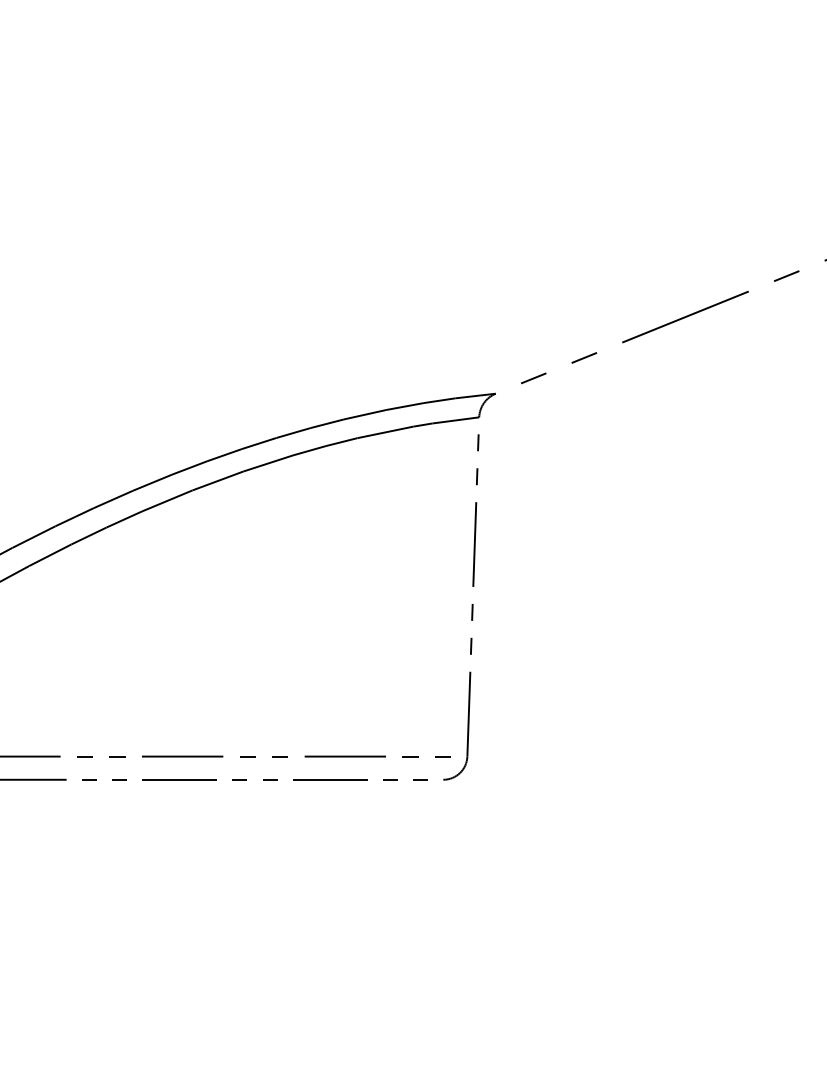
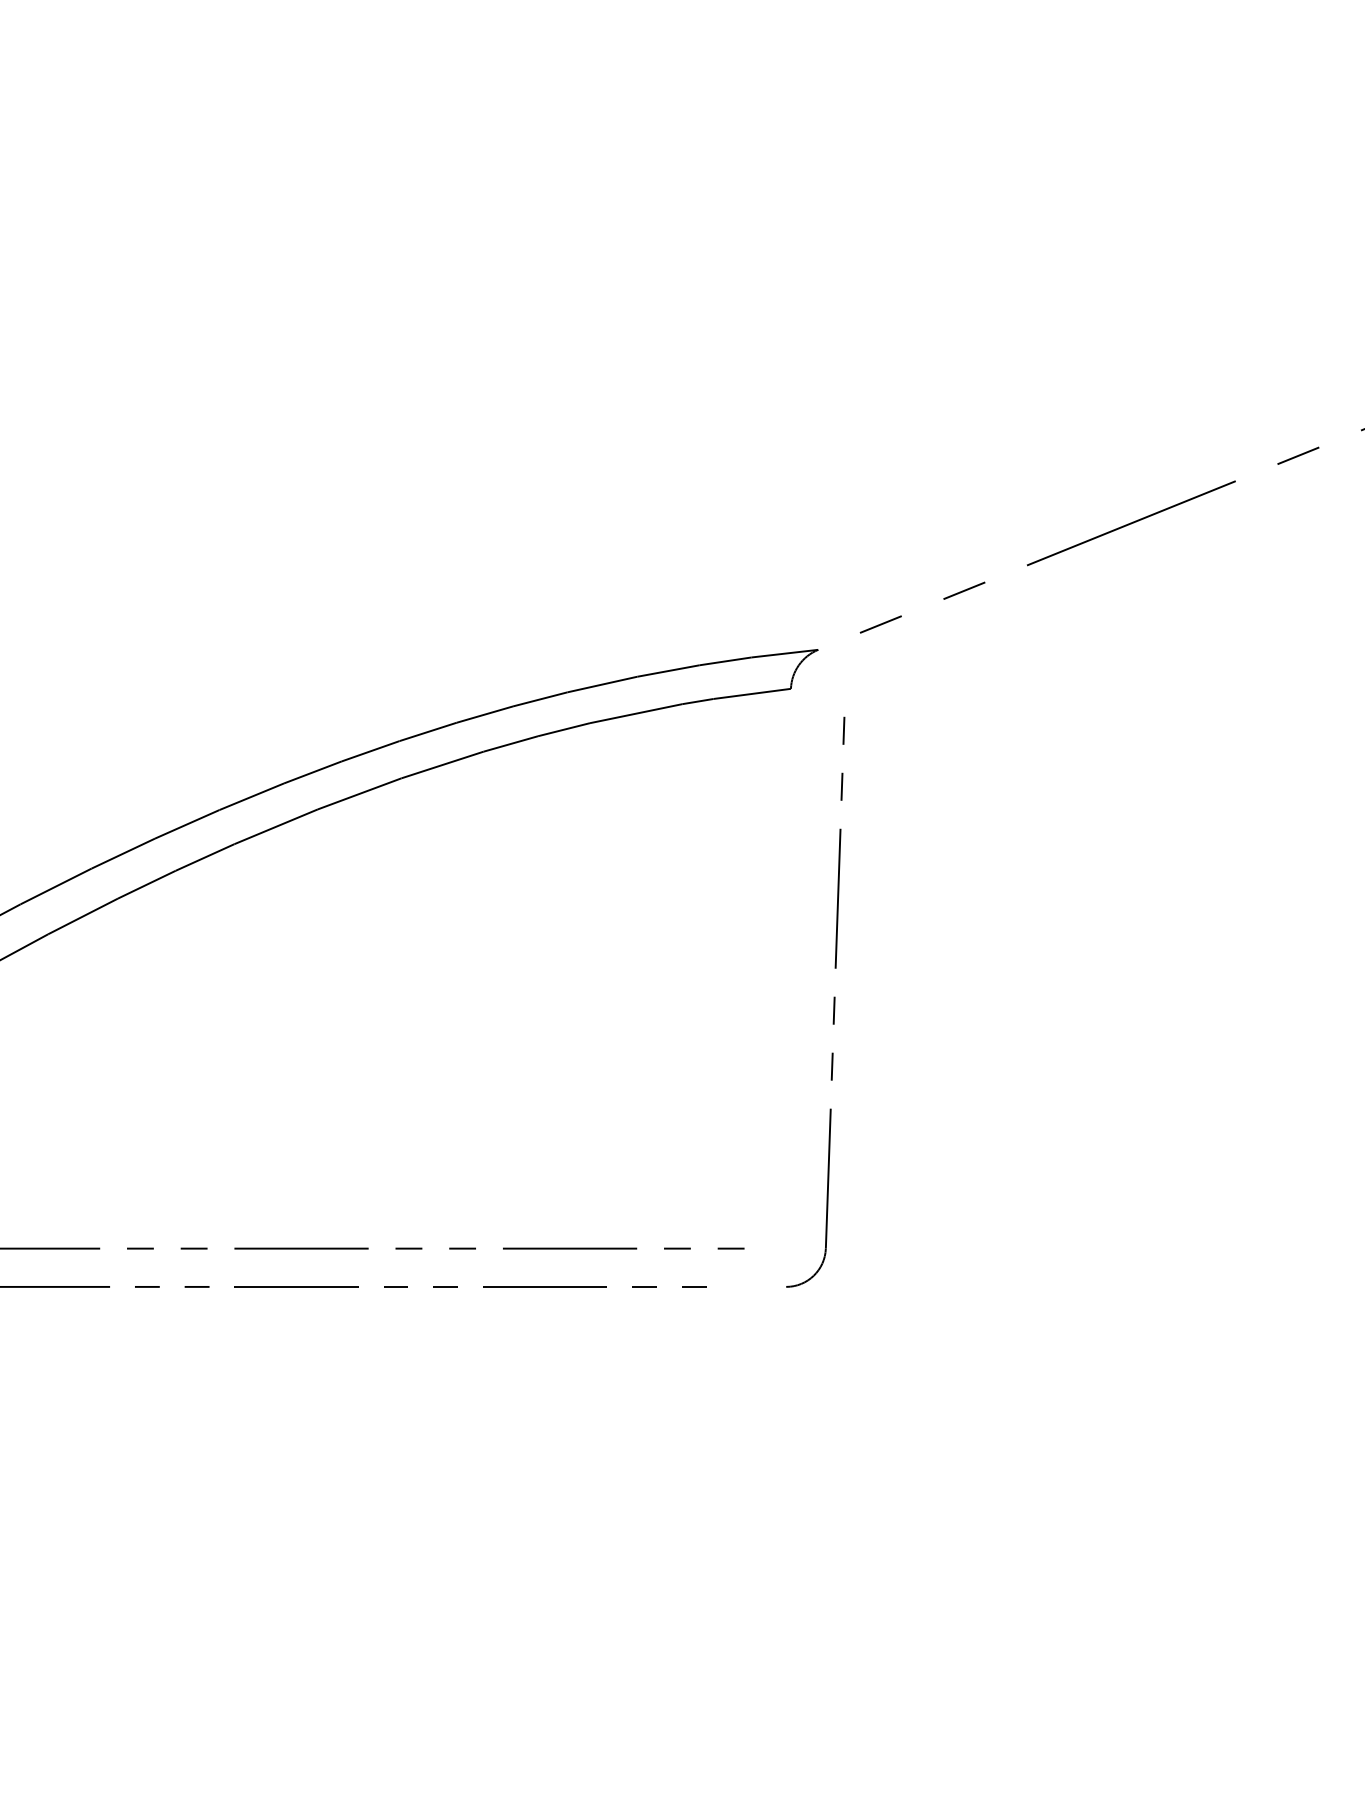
part: (471, 607) -> (832, 1002), moved

